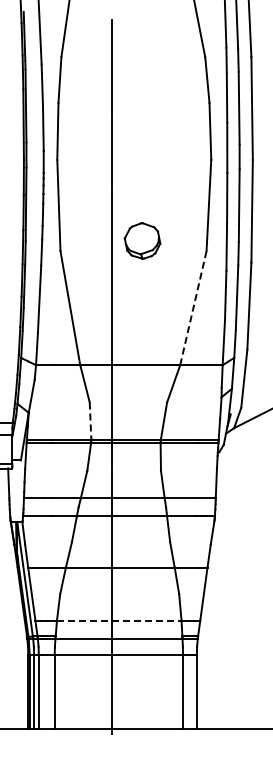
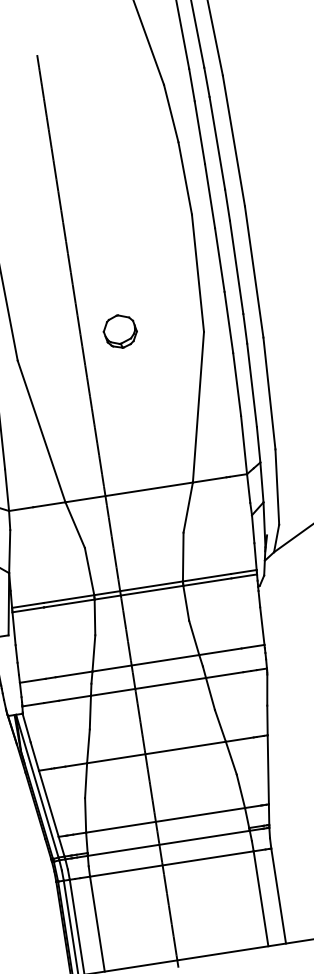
part: (142, 240) -> (120, 330), size x0.71
line: (193, 308) -> (198, 407), dashed -> solid
line: (90, 421) -> (89, 572), dashed -> solid
line: (119, 620) -> (165, 820), dashed -> solid

